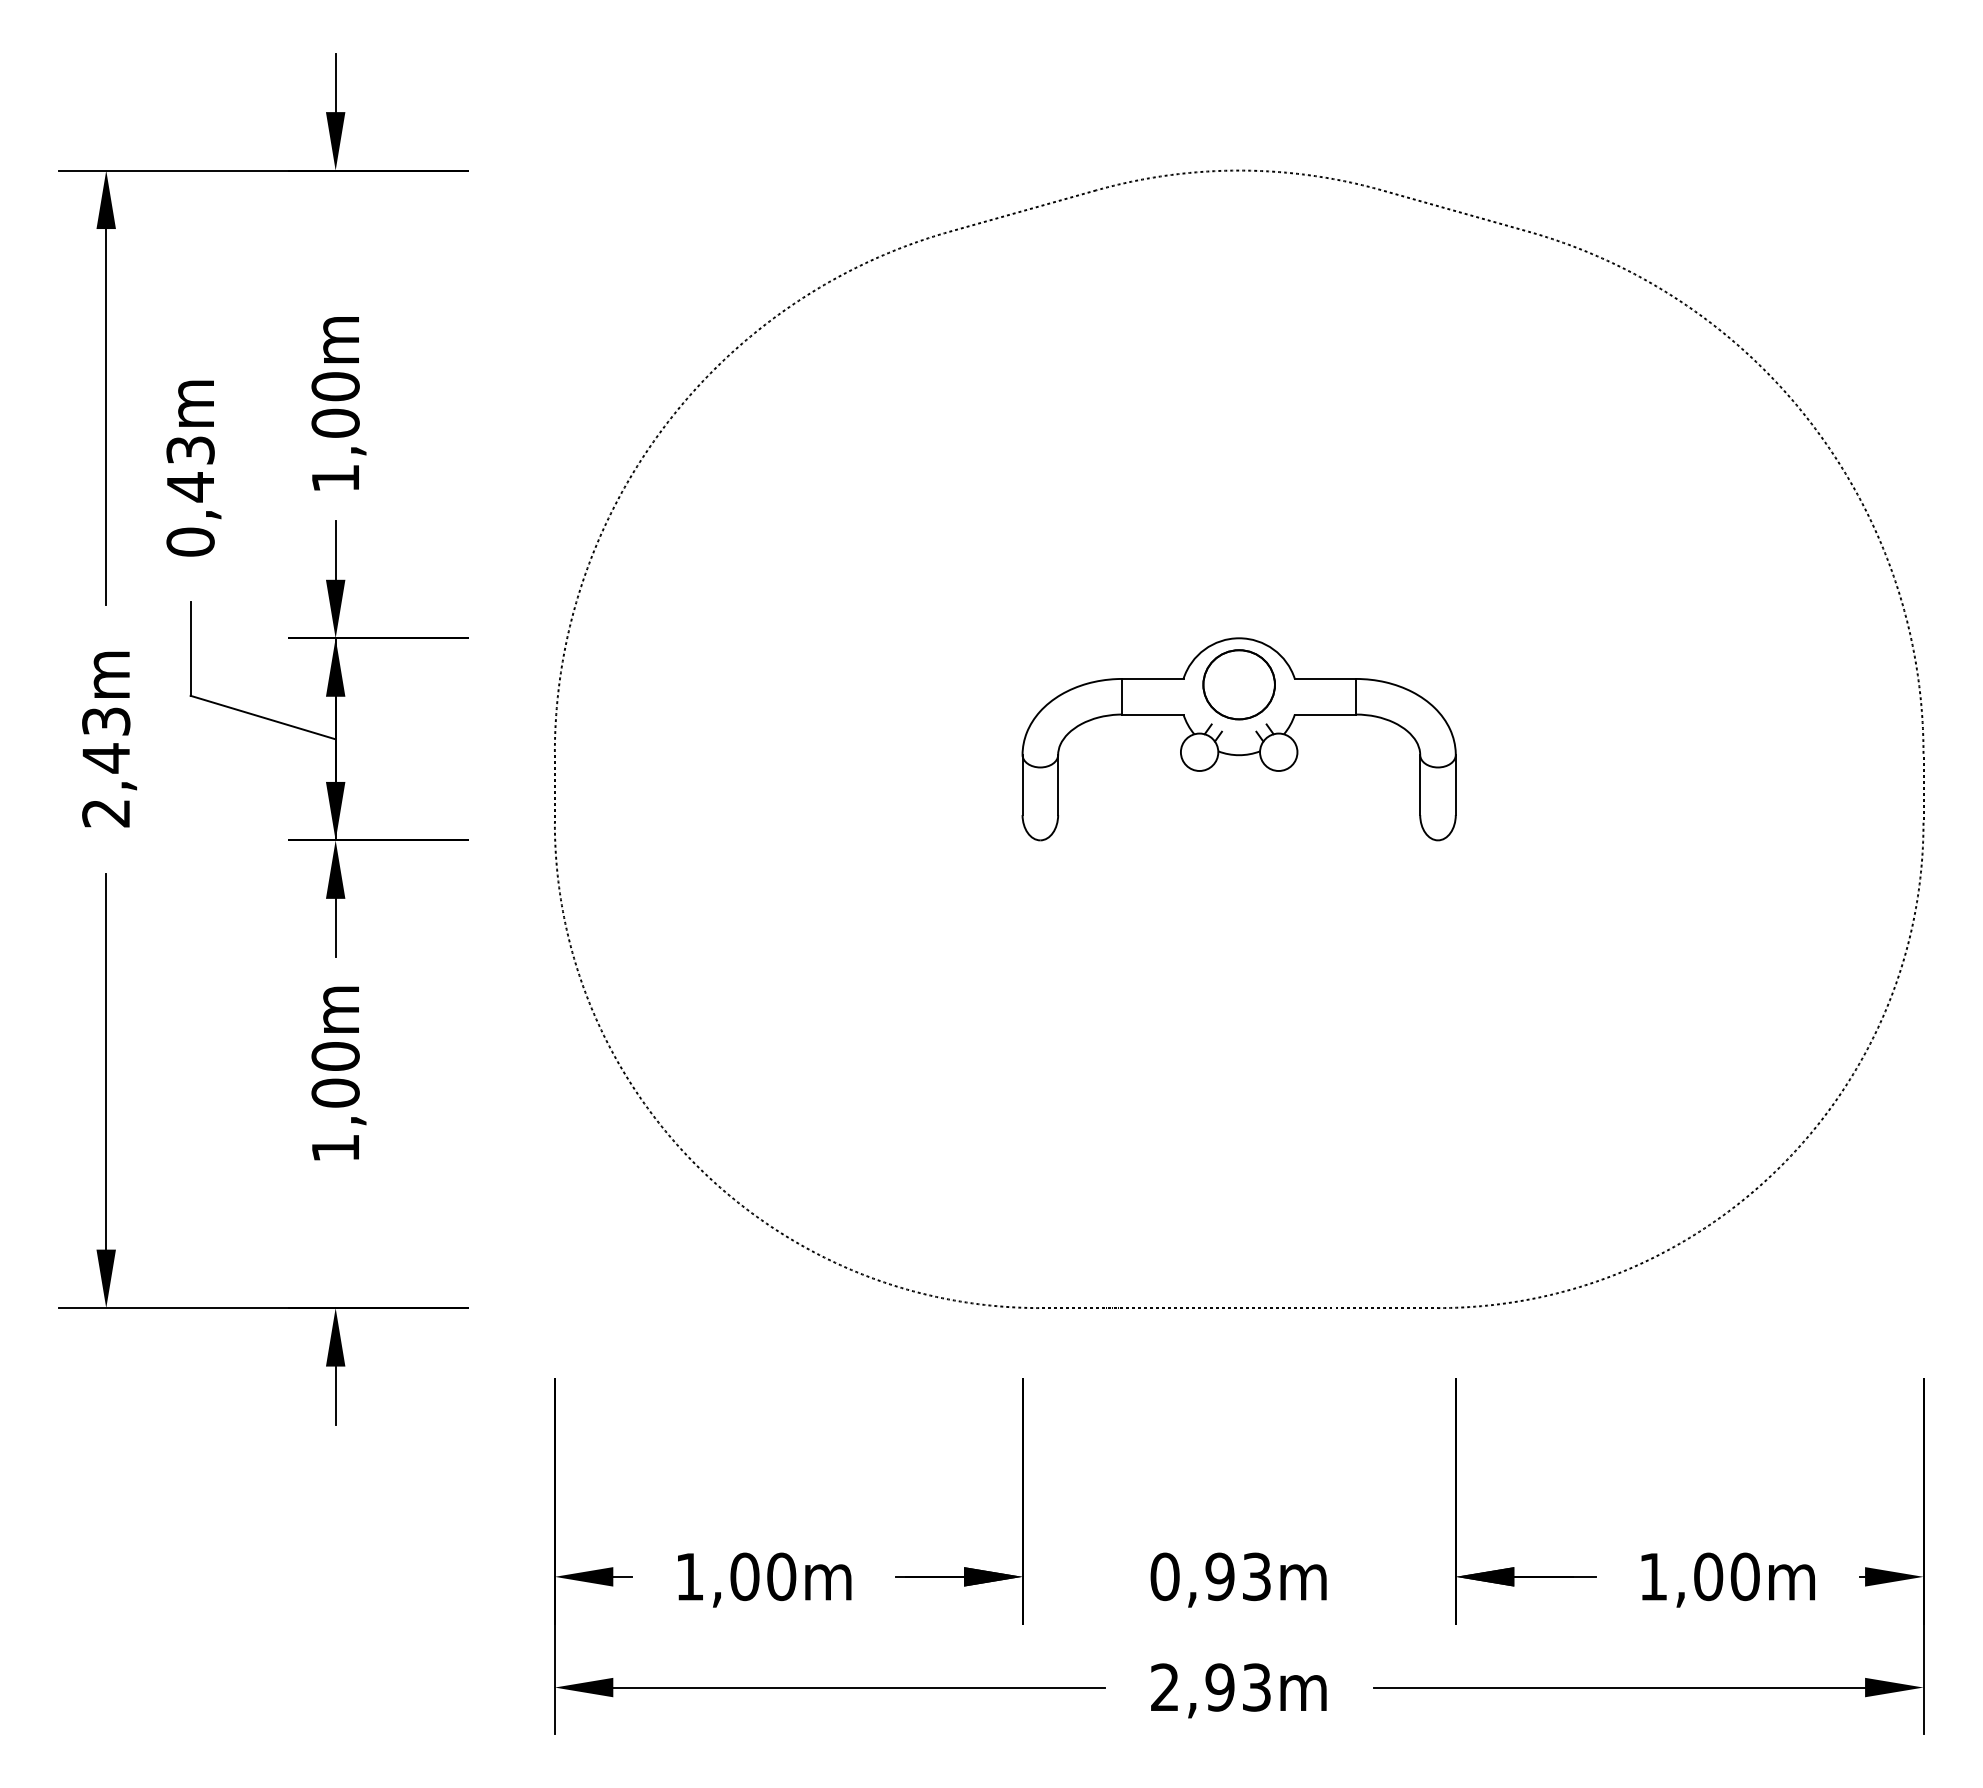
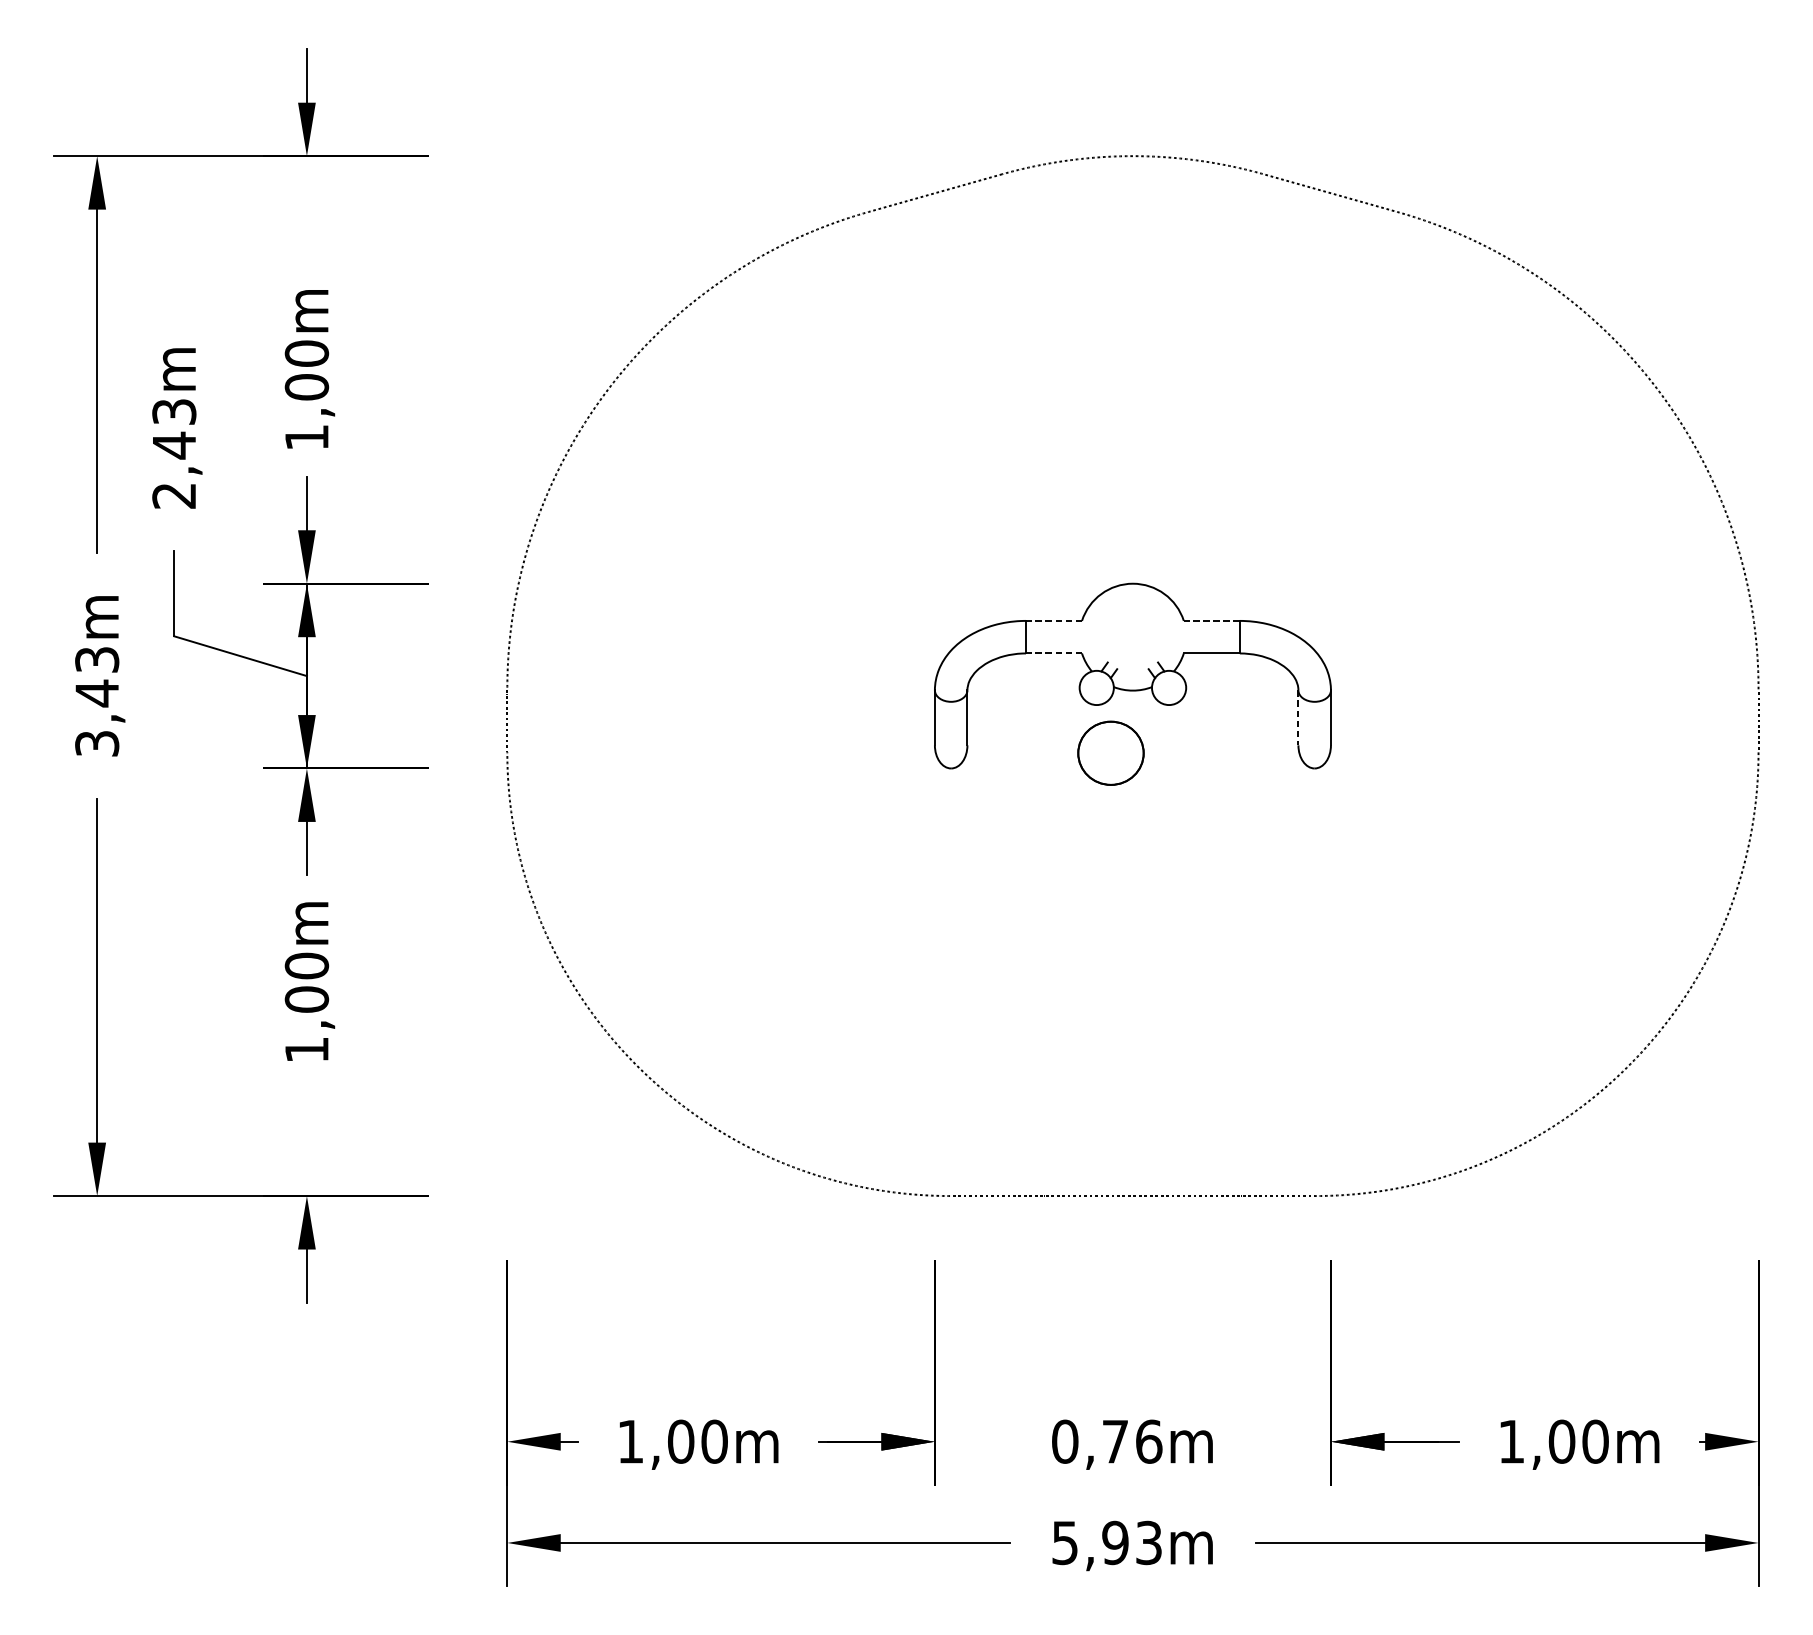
text: (190, 541) -> (174, 495), 0,43m -> 2,43m
line: (1152, 678) -> (1053, 620), solid -> dashed
line: (1325, 678) -> (1211, 620), solid -> dashed
part: (1238, 684) -> (1110, 753), moved
line: (1152, 714) -> (1053, 653), solid -> dashed
line: (1420, 785) -> (1298, 718), solid -> dashed
text: (106, 813) -> (97, 743), 2,43m -> 3,43m
text: (1238, 1576) -> (1132, 1441), 0,93m -> 0,76m
text: (1164, 1687) -> (1064, 1542), 2,93m -> 5,93m

